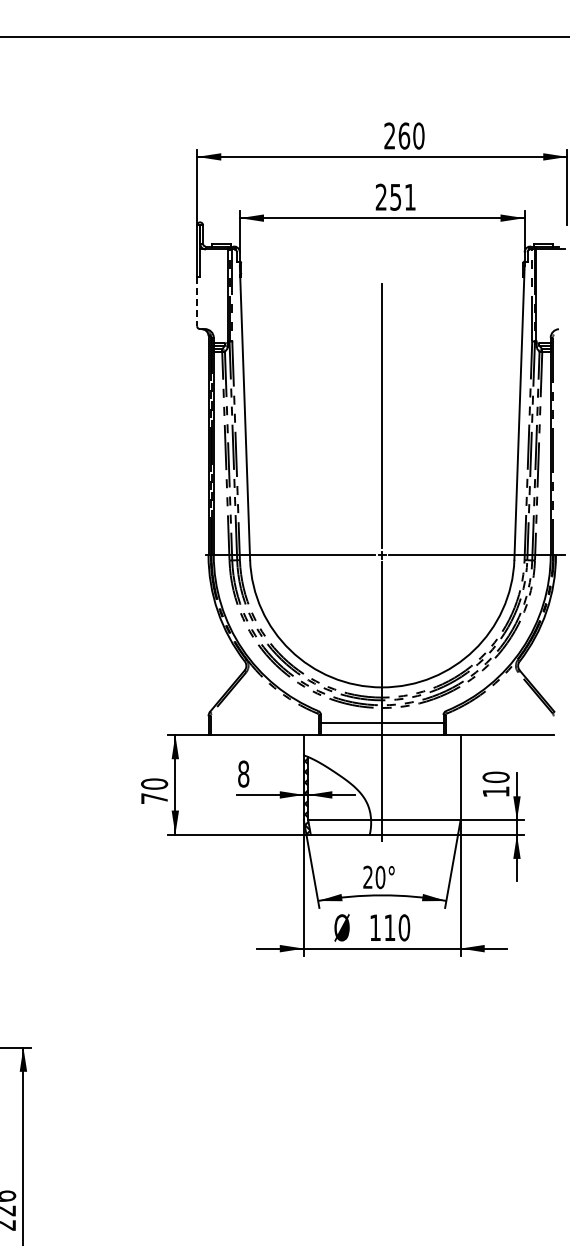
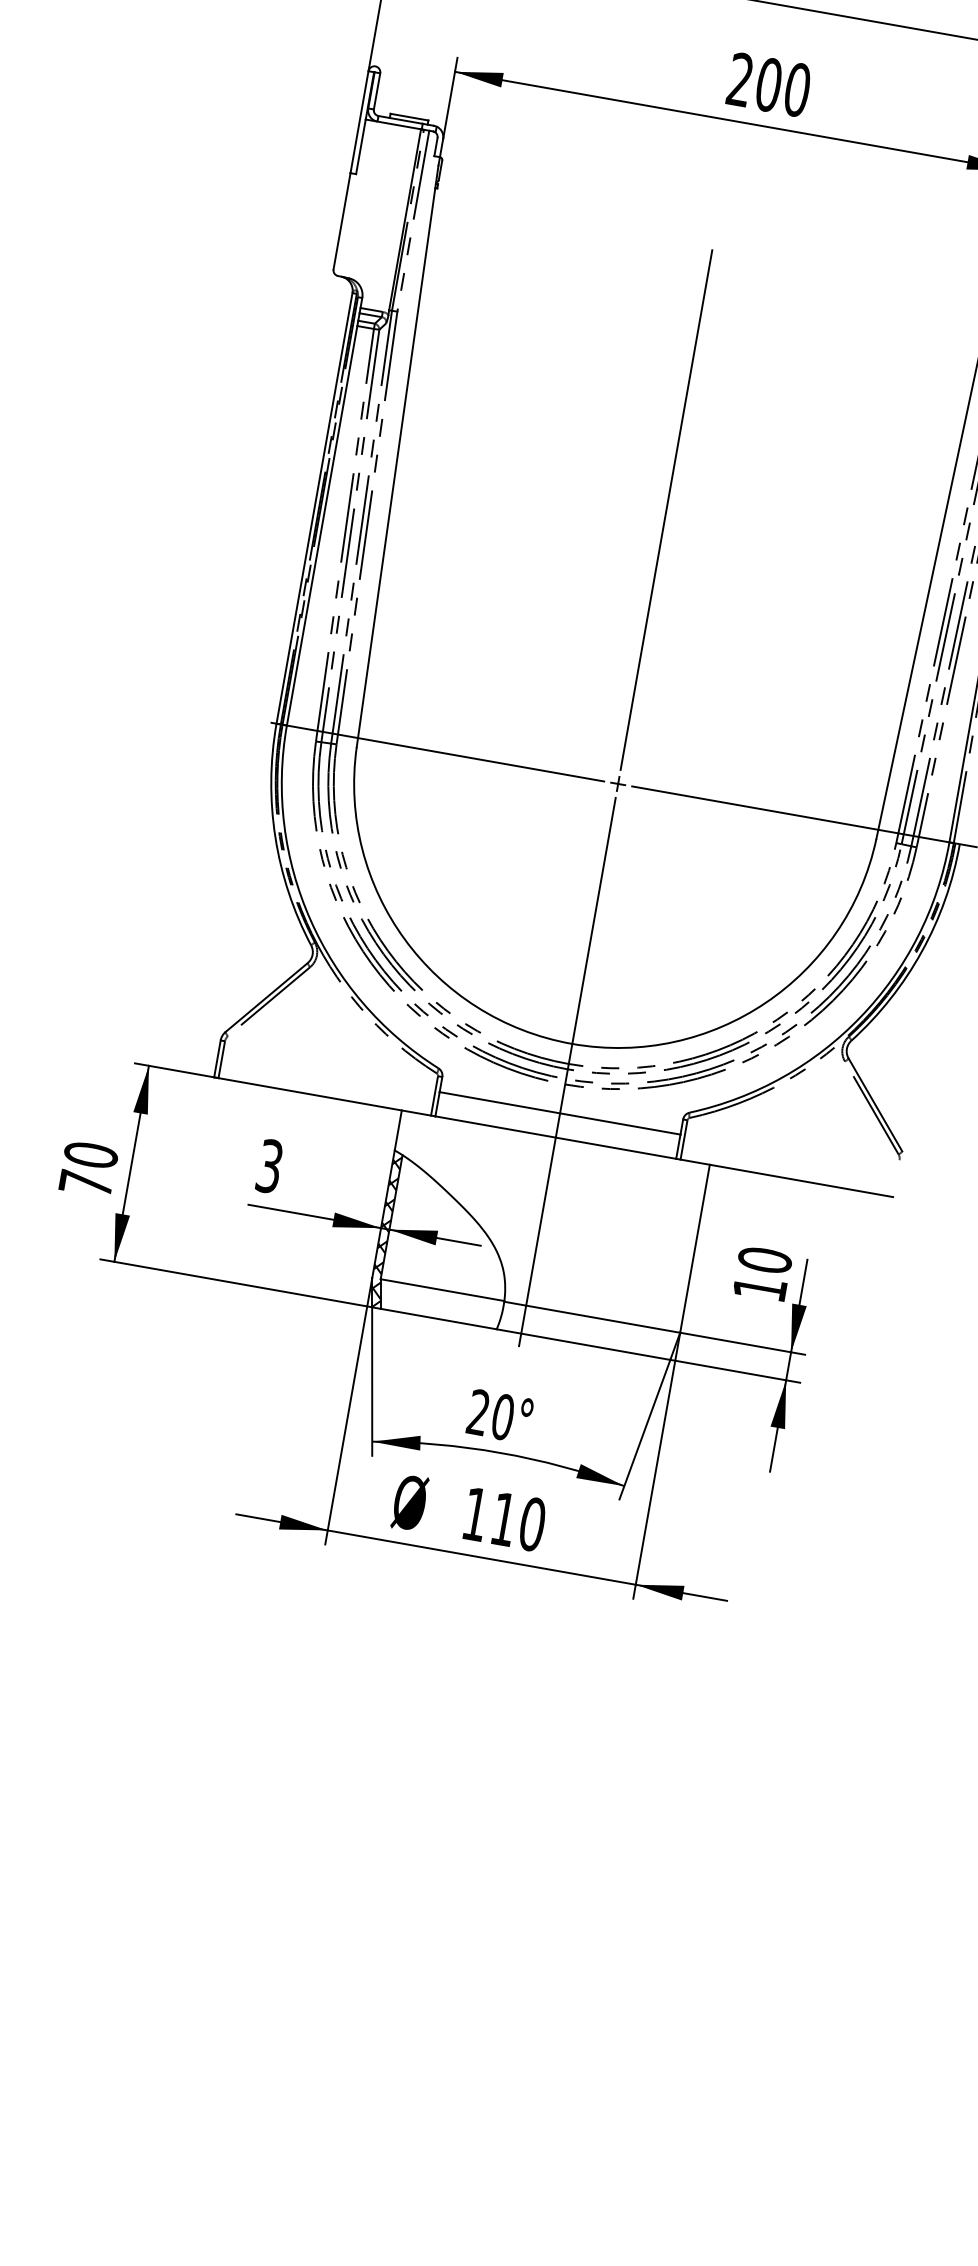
text: (403, 196) -> (784, 86), 251 -> 200
line: (197, 302) -> (342, 223), dashed -> solid
text: (243, 773) -> (269, 1165), 8 -> 3

